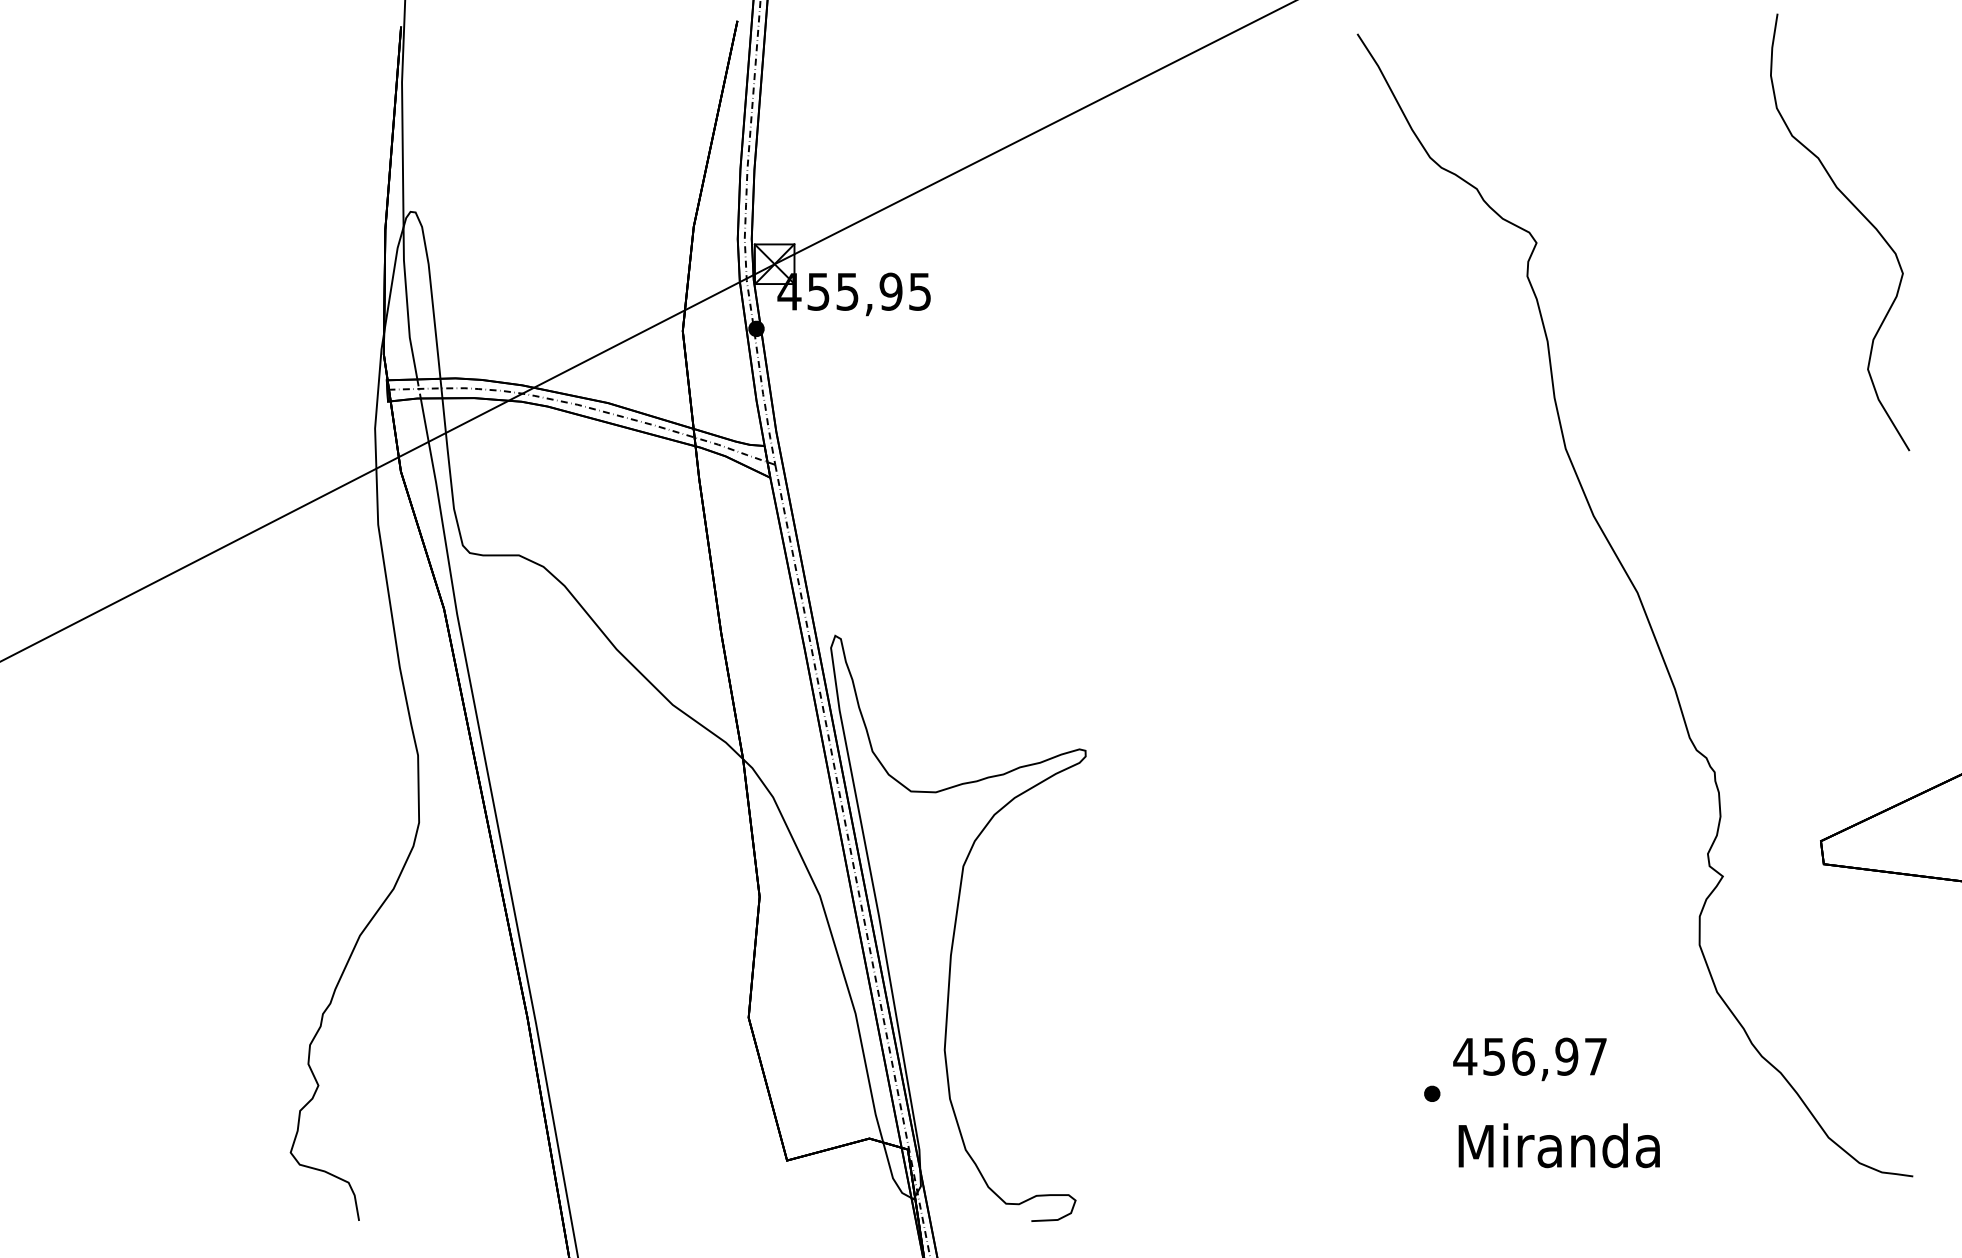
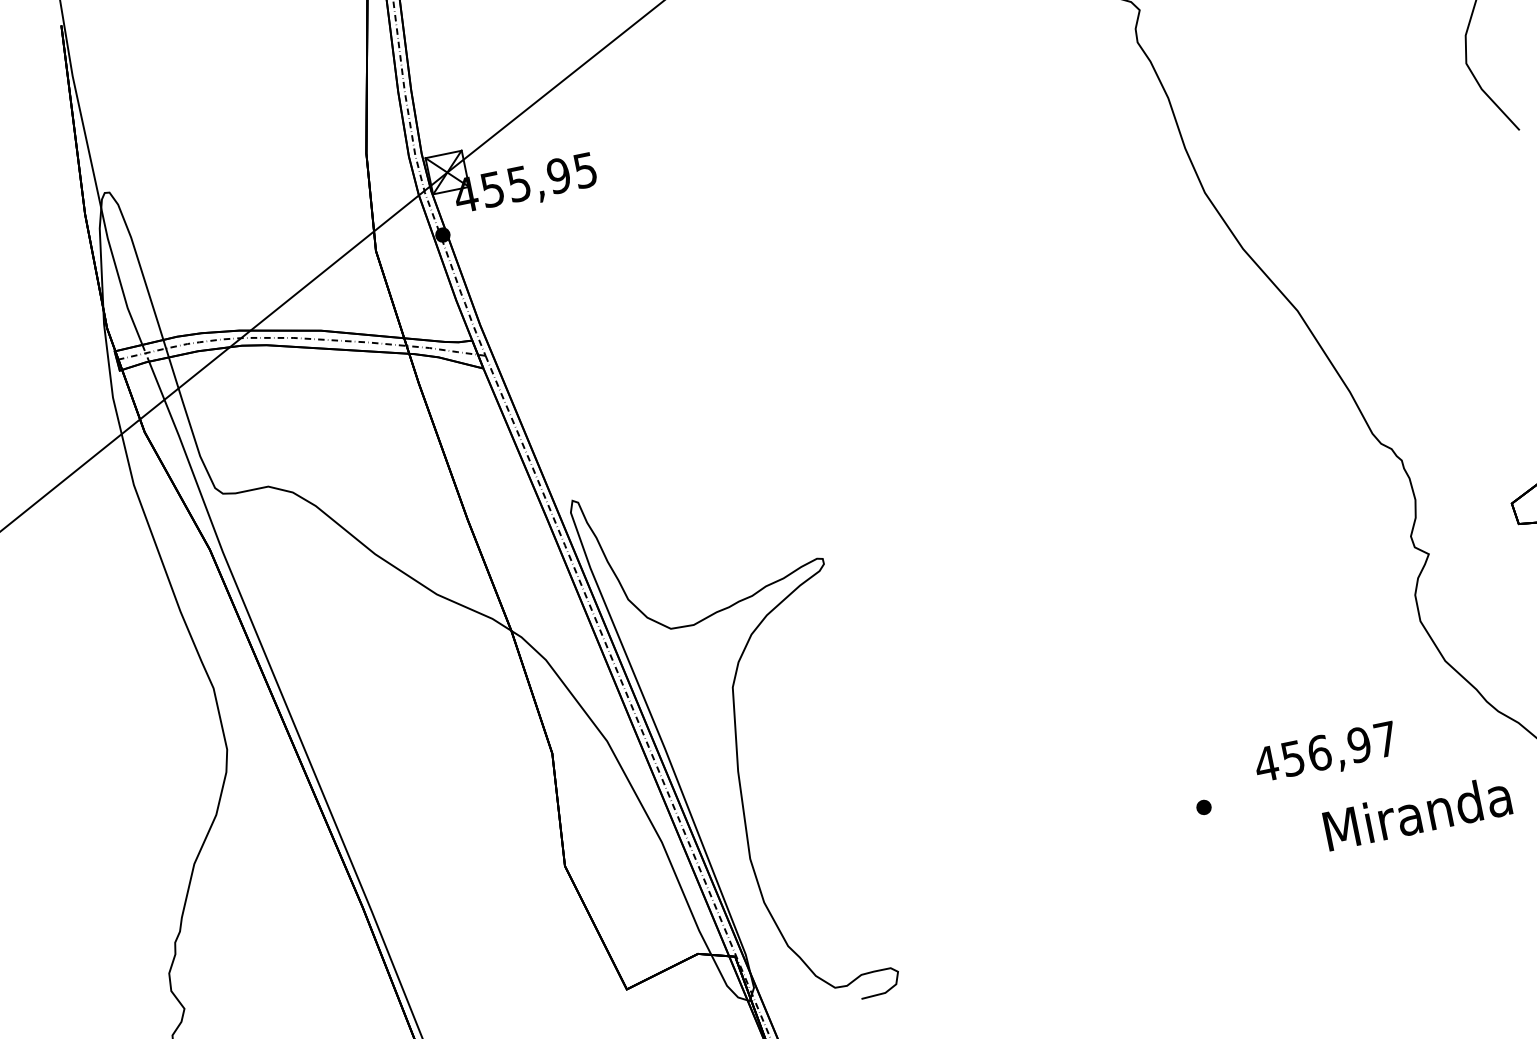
text: (1529, 1059) -> (1325, 754), moved
text: (1558, 1145) -> (1416, 812), moved

